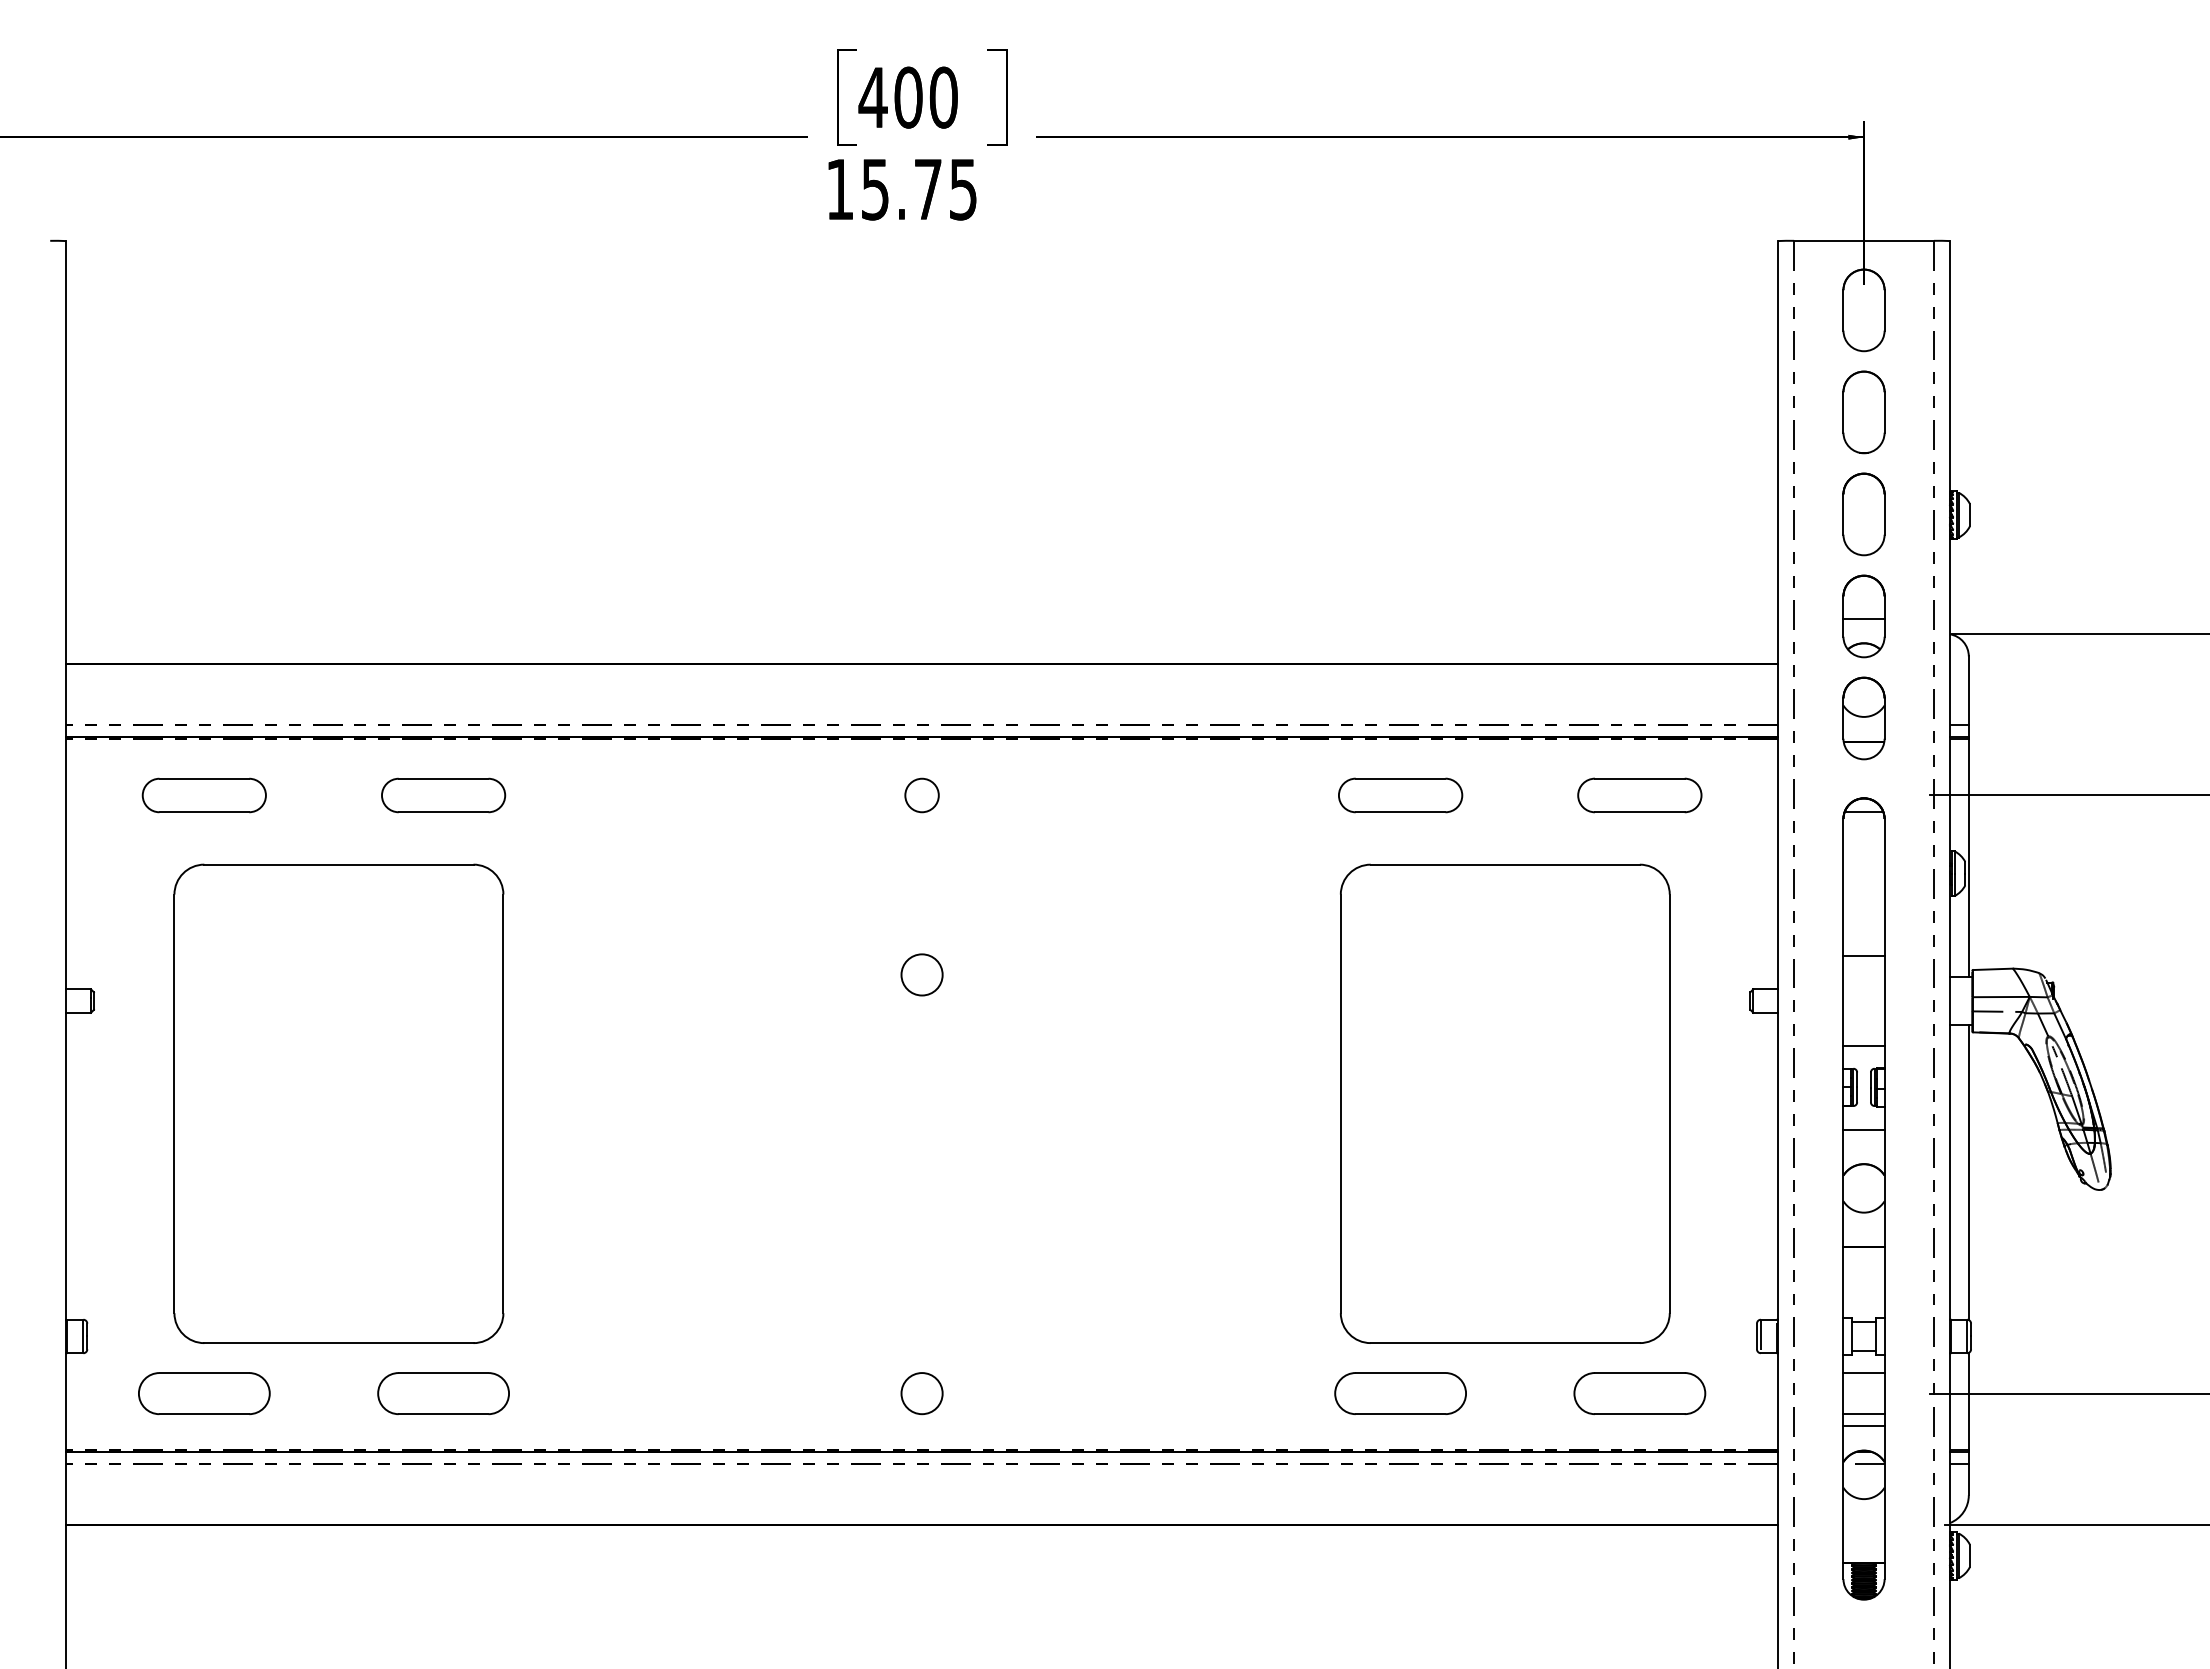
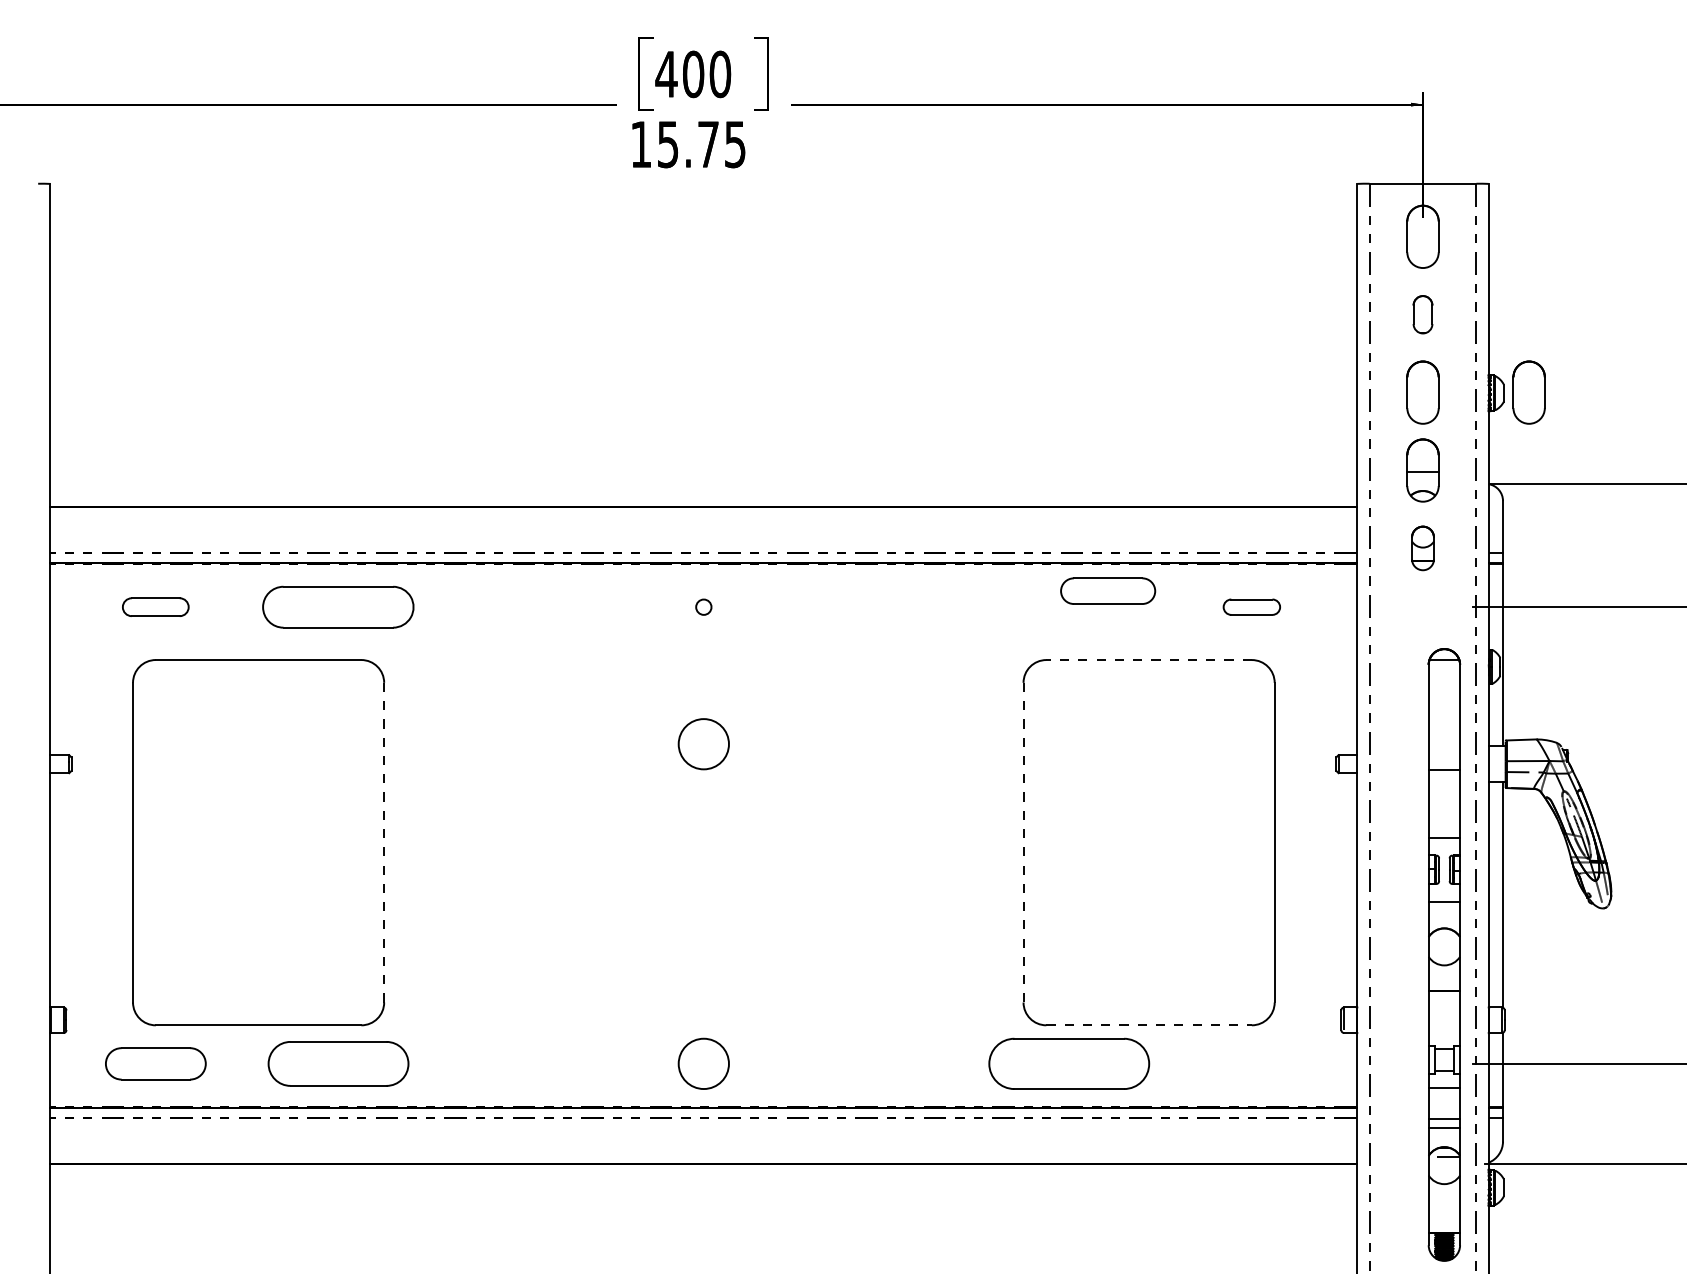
part: (1863, 412) -> (1422, 314), size x0.6
part: (2002, 514) -> (1528, 392), added
part: (1863, 718) -> (1422, 548), size x0.7
part: (203, 795) -> (155, 607), size x0.7
part: (443, 795) -> (338, 607), size x1.6
circle: (921, 795) -> (703, 607), size x0.6
part: (1400, 795) -> (1108, 591), moved
part: (1639, 795) -> (1251, 607), size x0.6
line: (1505, 864) -> (1149, 659), solid -> dashed
circle: (921, 974) -> (703, 743), size x1.6
line: (503, 1103) -> (384, 842), solid -> dashed
line: (1340, 1104) -> (1023, 843), solid -> dashed
part: (1863, 1198) -> (1443, 954), moved
line: (1505, 1343) -> (1149, 1025), solid -> dashed
part: (443, 1393) -> (338, 1063), size x1.4
circle: (921, 1393) -> (703, 1063), size x1.6
part: (1400, 1393) -> (1069, 1063), size x1.6
part: (1639, 1393) -> (1251, 1063), removed

